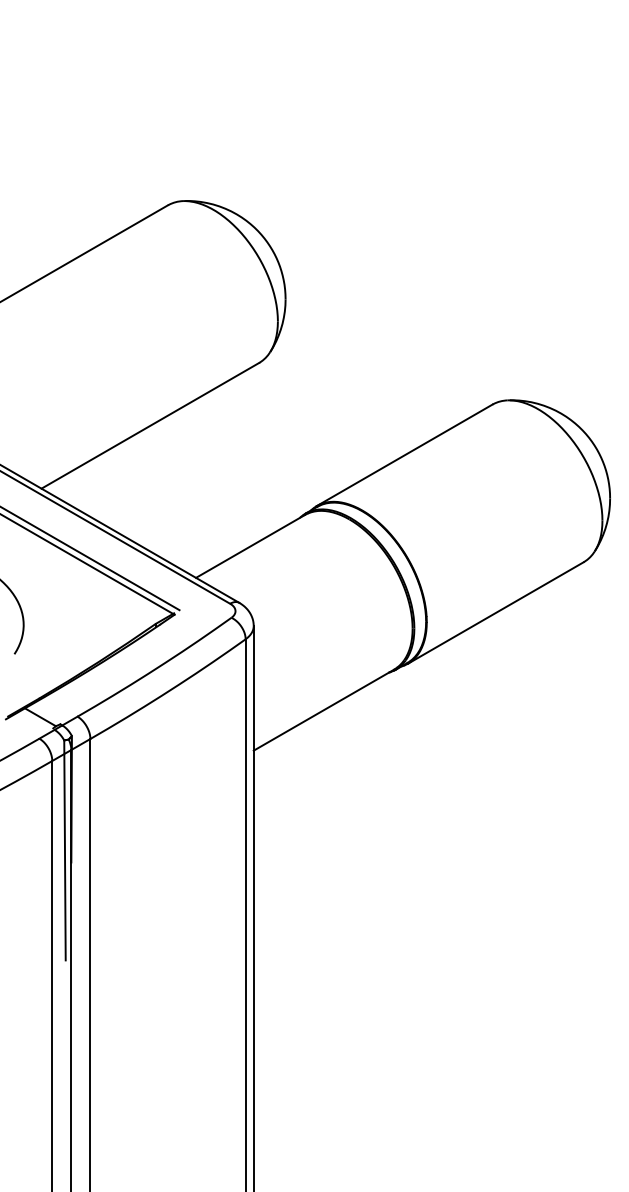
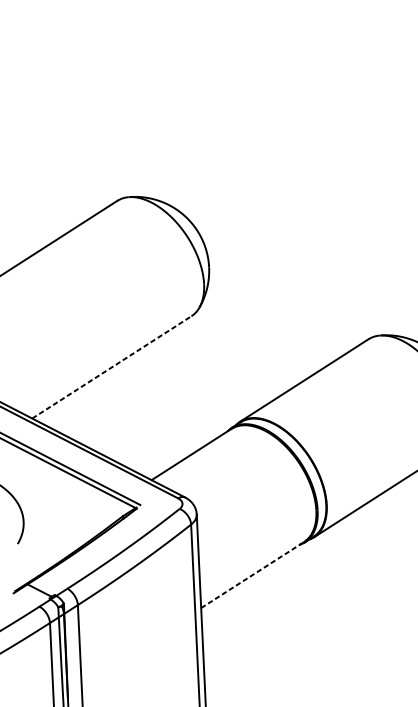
line: (150, 425) -> (111, 367), solid -> dashed
line: (324, 709) -> (252, 574), solid -> dashed

